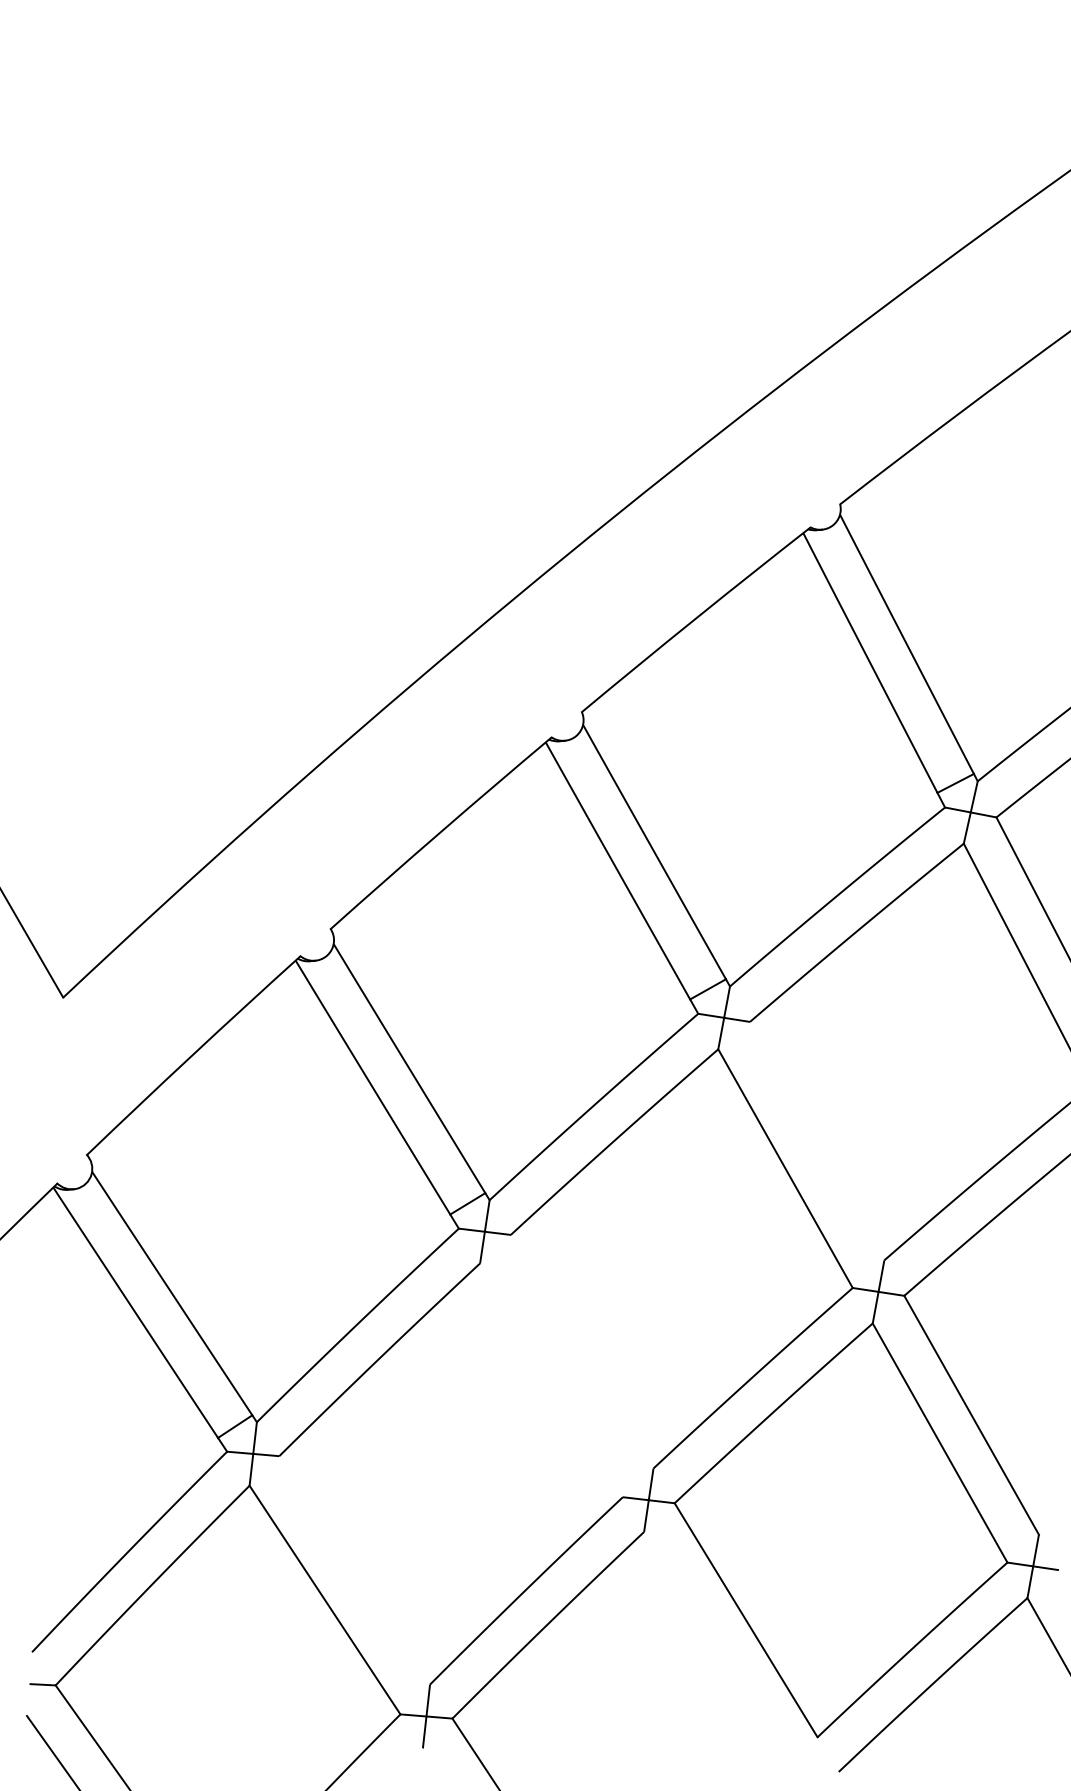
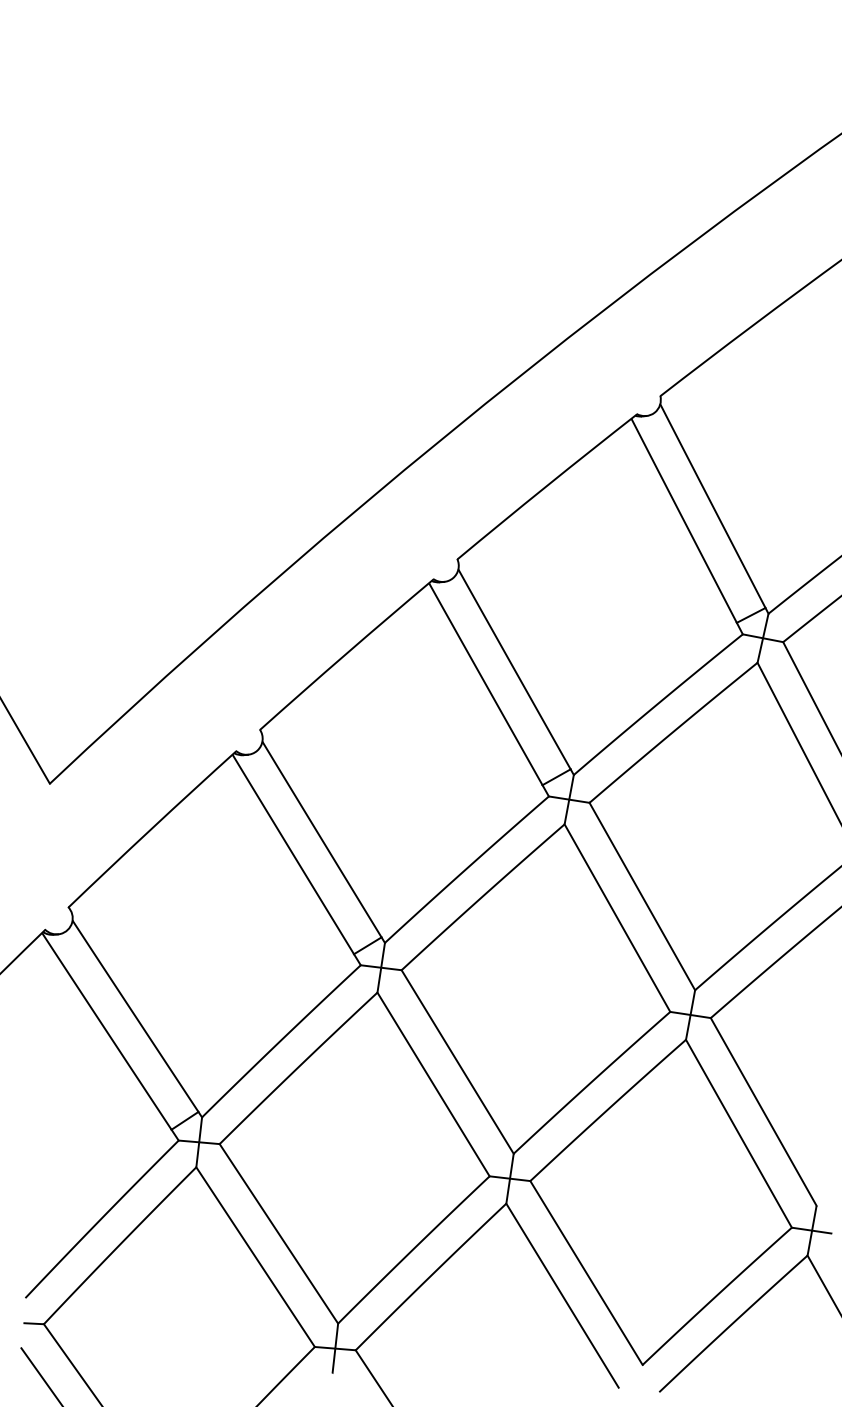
line: (816, 1140) -> (641, 896), added
line: (581, 1351) -> (457, 1061), added
line: (551, 1380) -> (433, 1084), added
line: (354, 1570) -> (278, 1233), added
line: (715, 1649) -> (562, 1295), added

